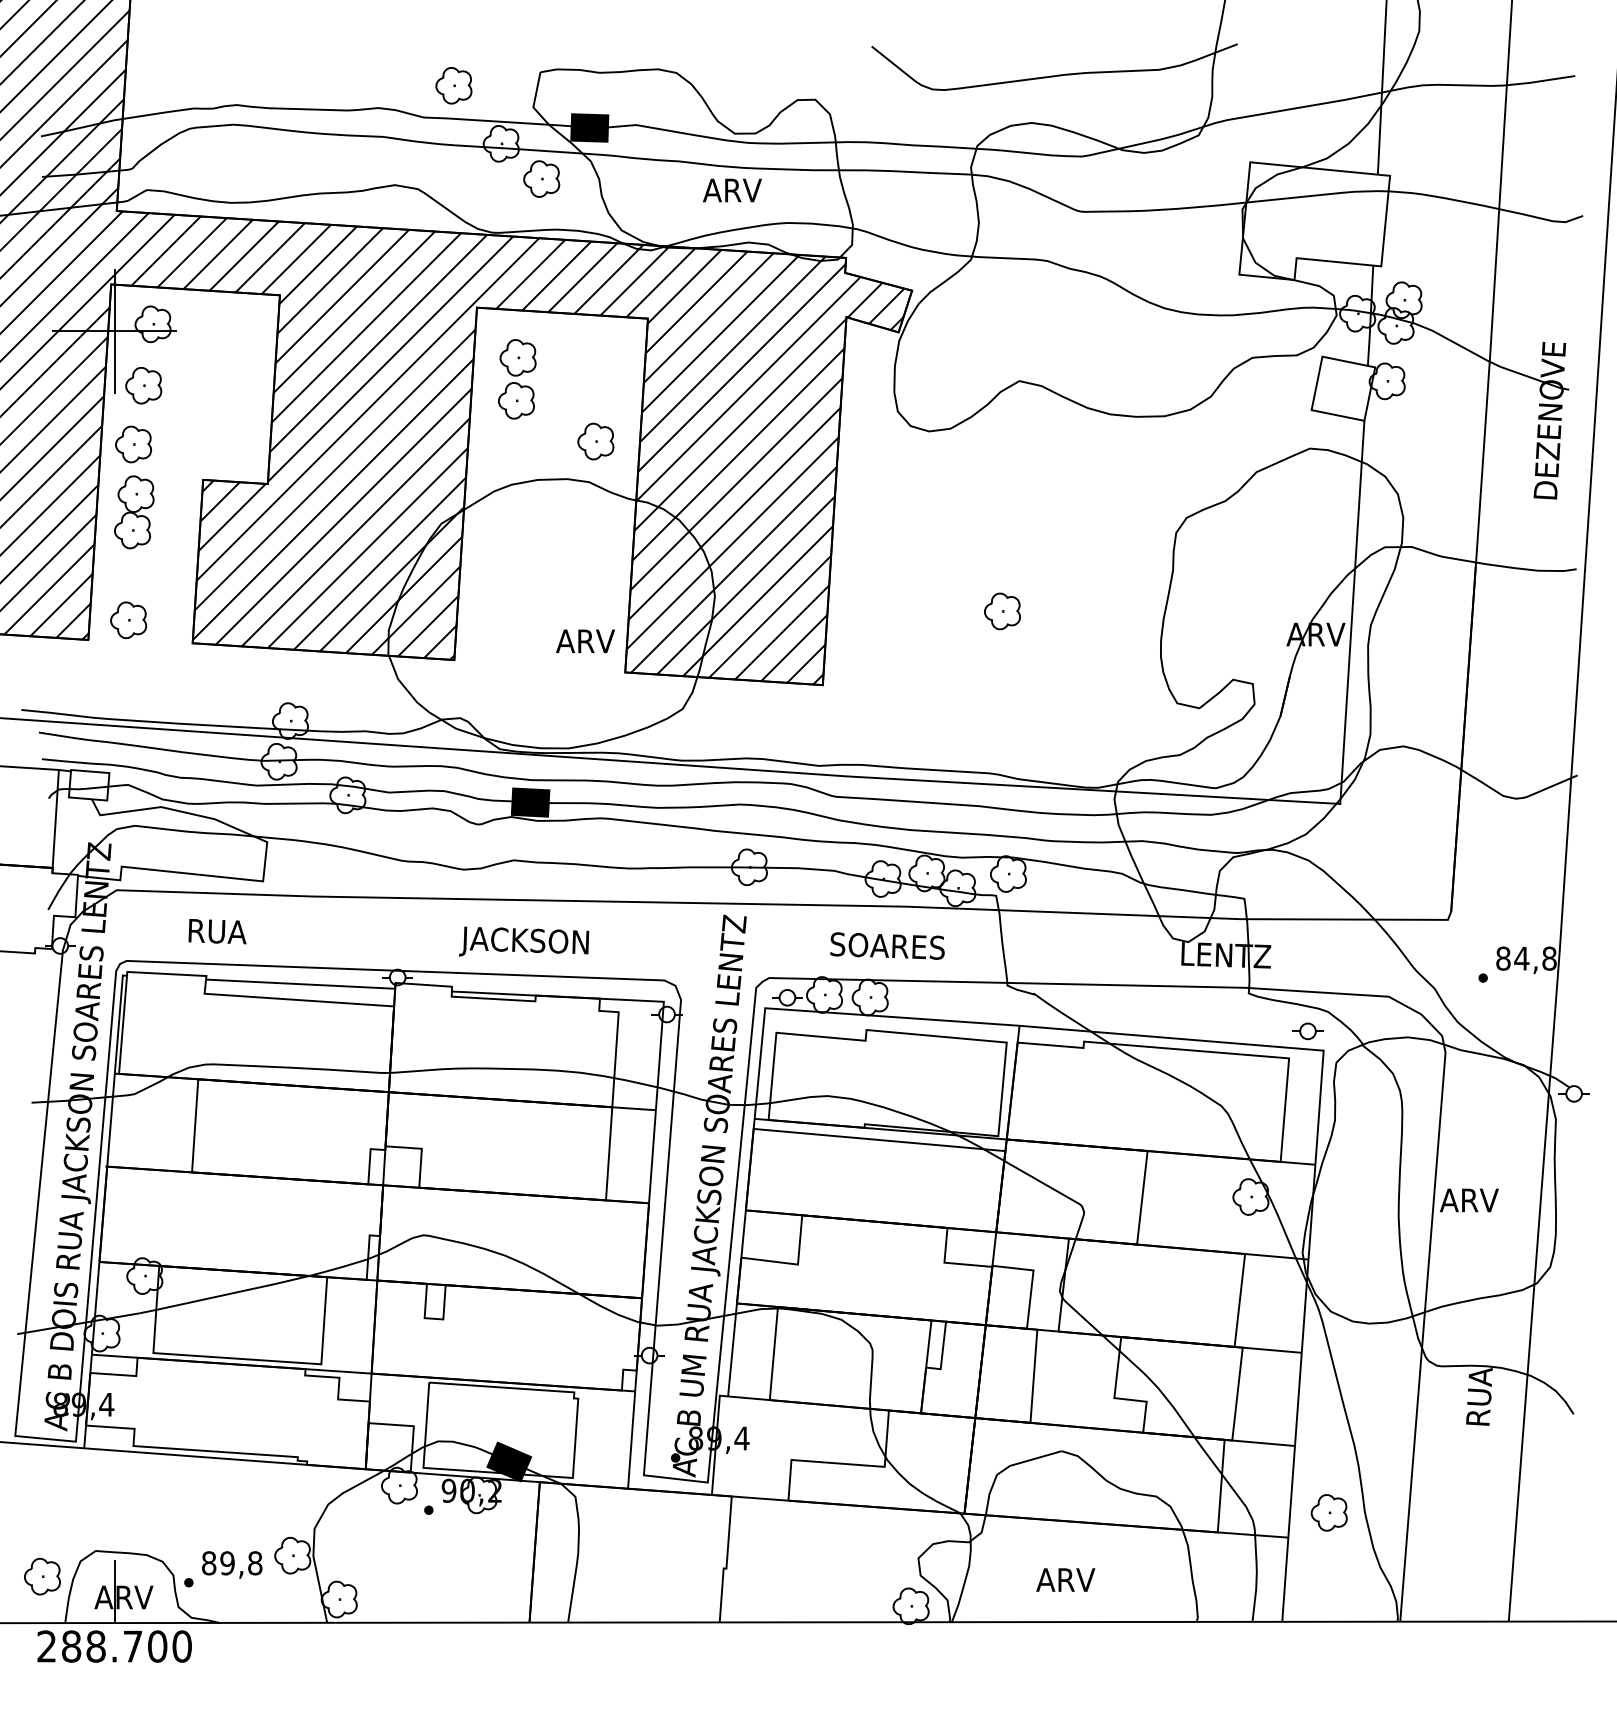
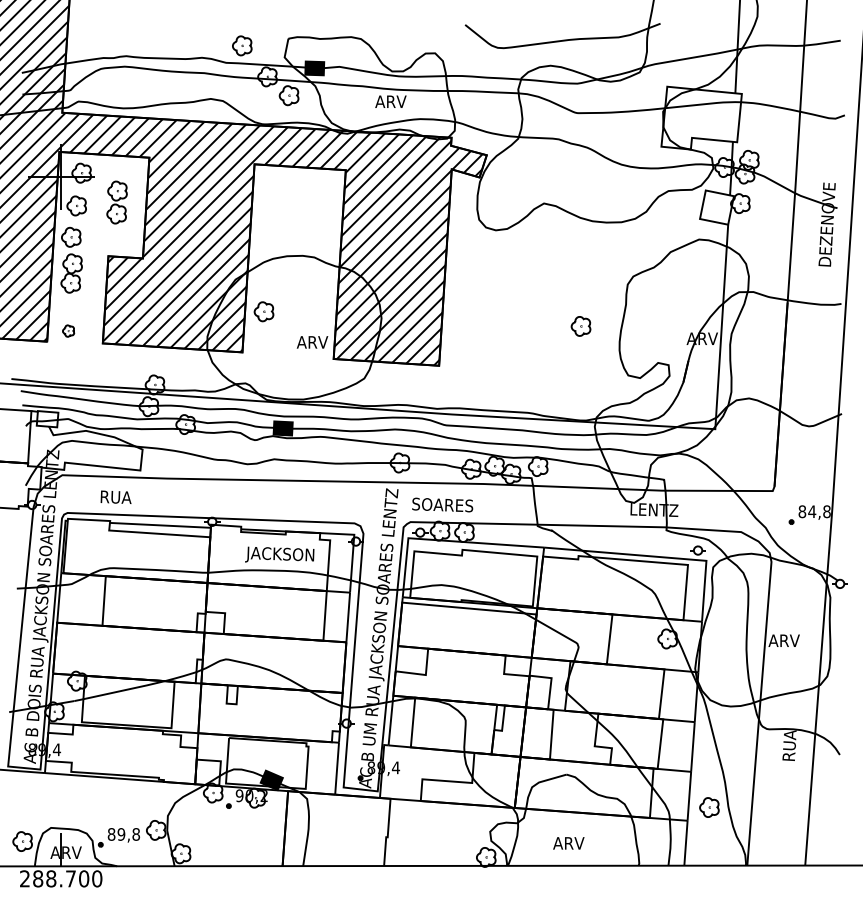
part: (516, 379) -> (116, 202), moved
part: (594, 441) -> (263, 311), moved
part: (1001, 611) -> (580, 326), moved
part: (128, 619) -> (68, 330), size x0.6
text: (523, 941) -> (279, 554), moved
text: (887, 945) -> (442, 504), moved

